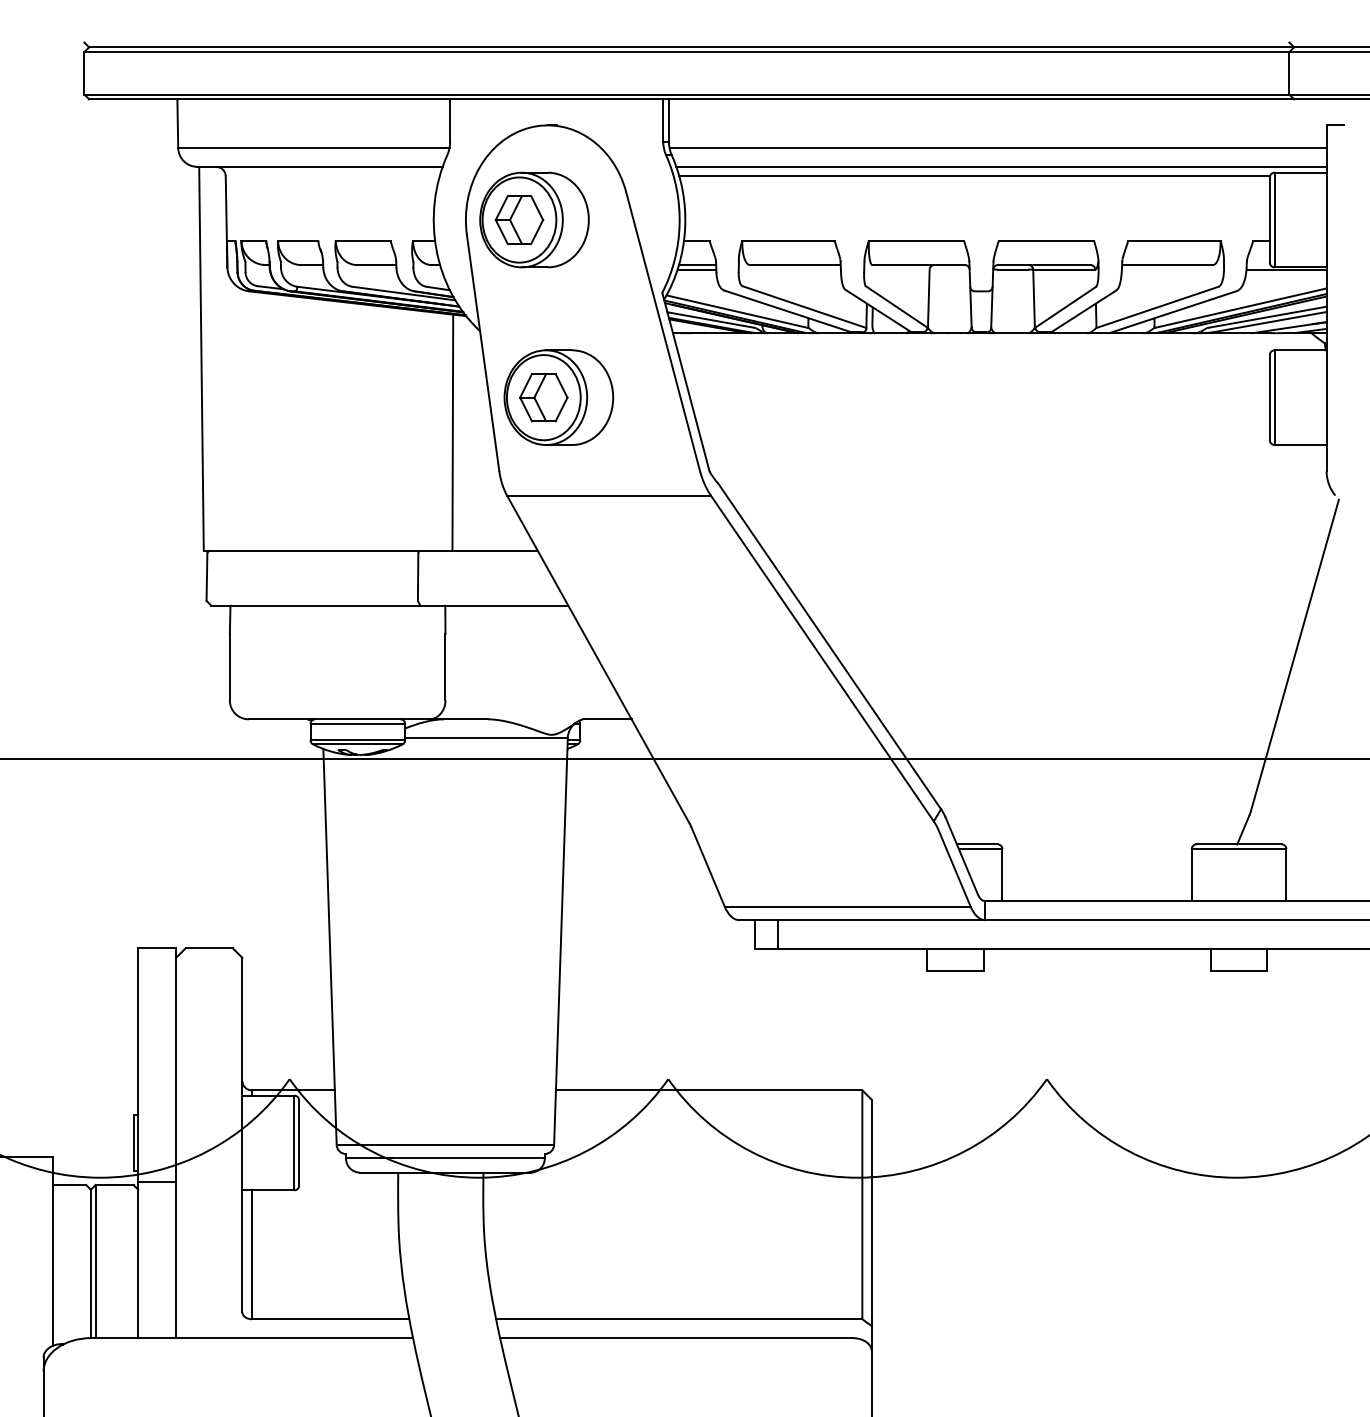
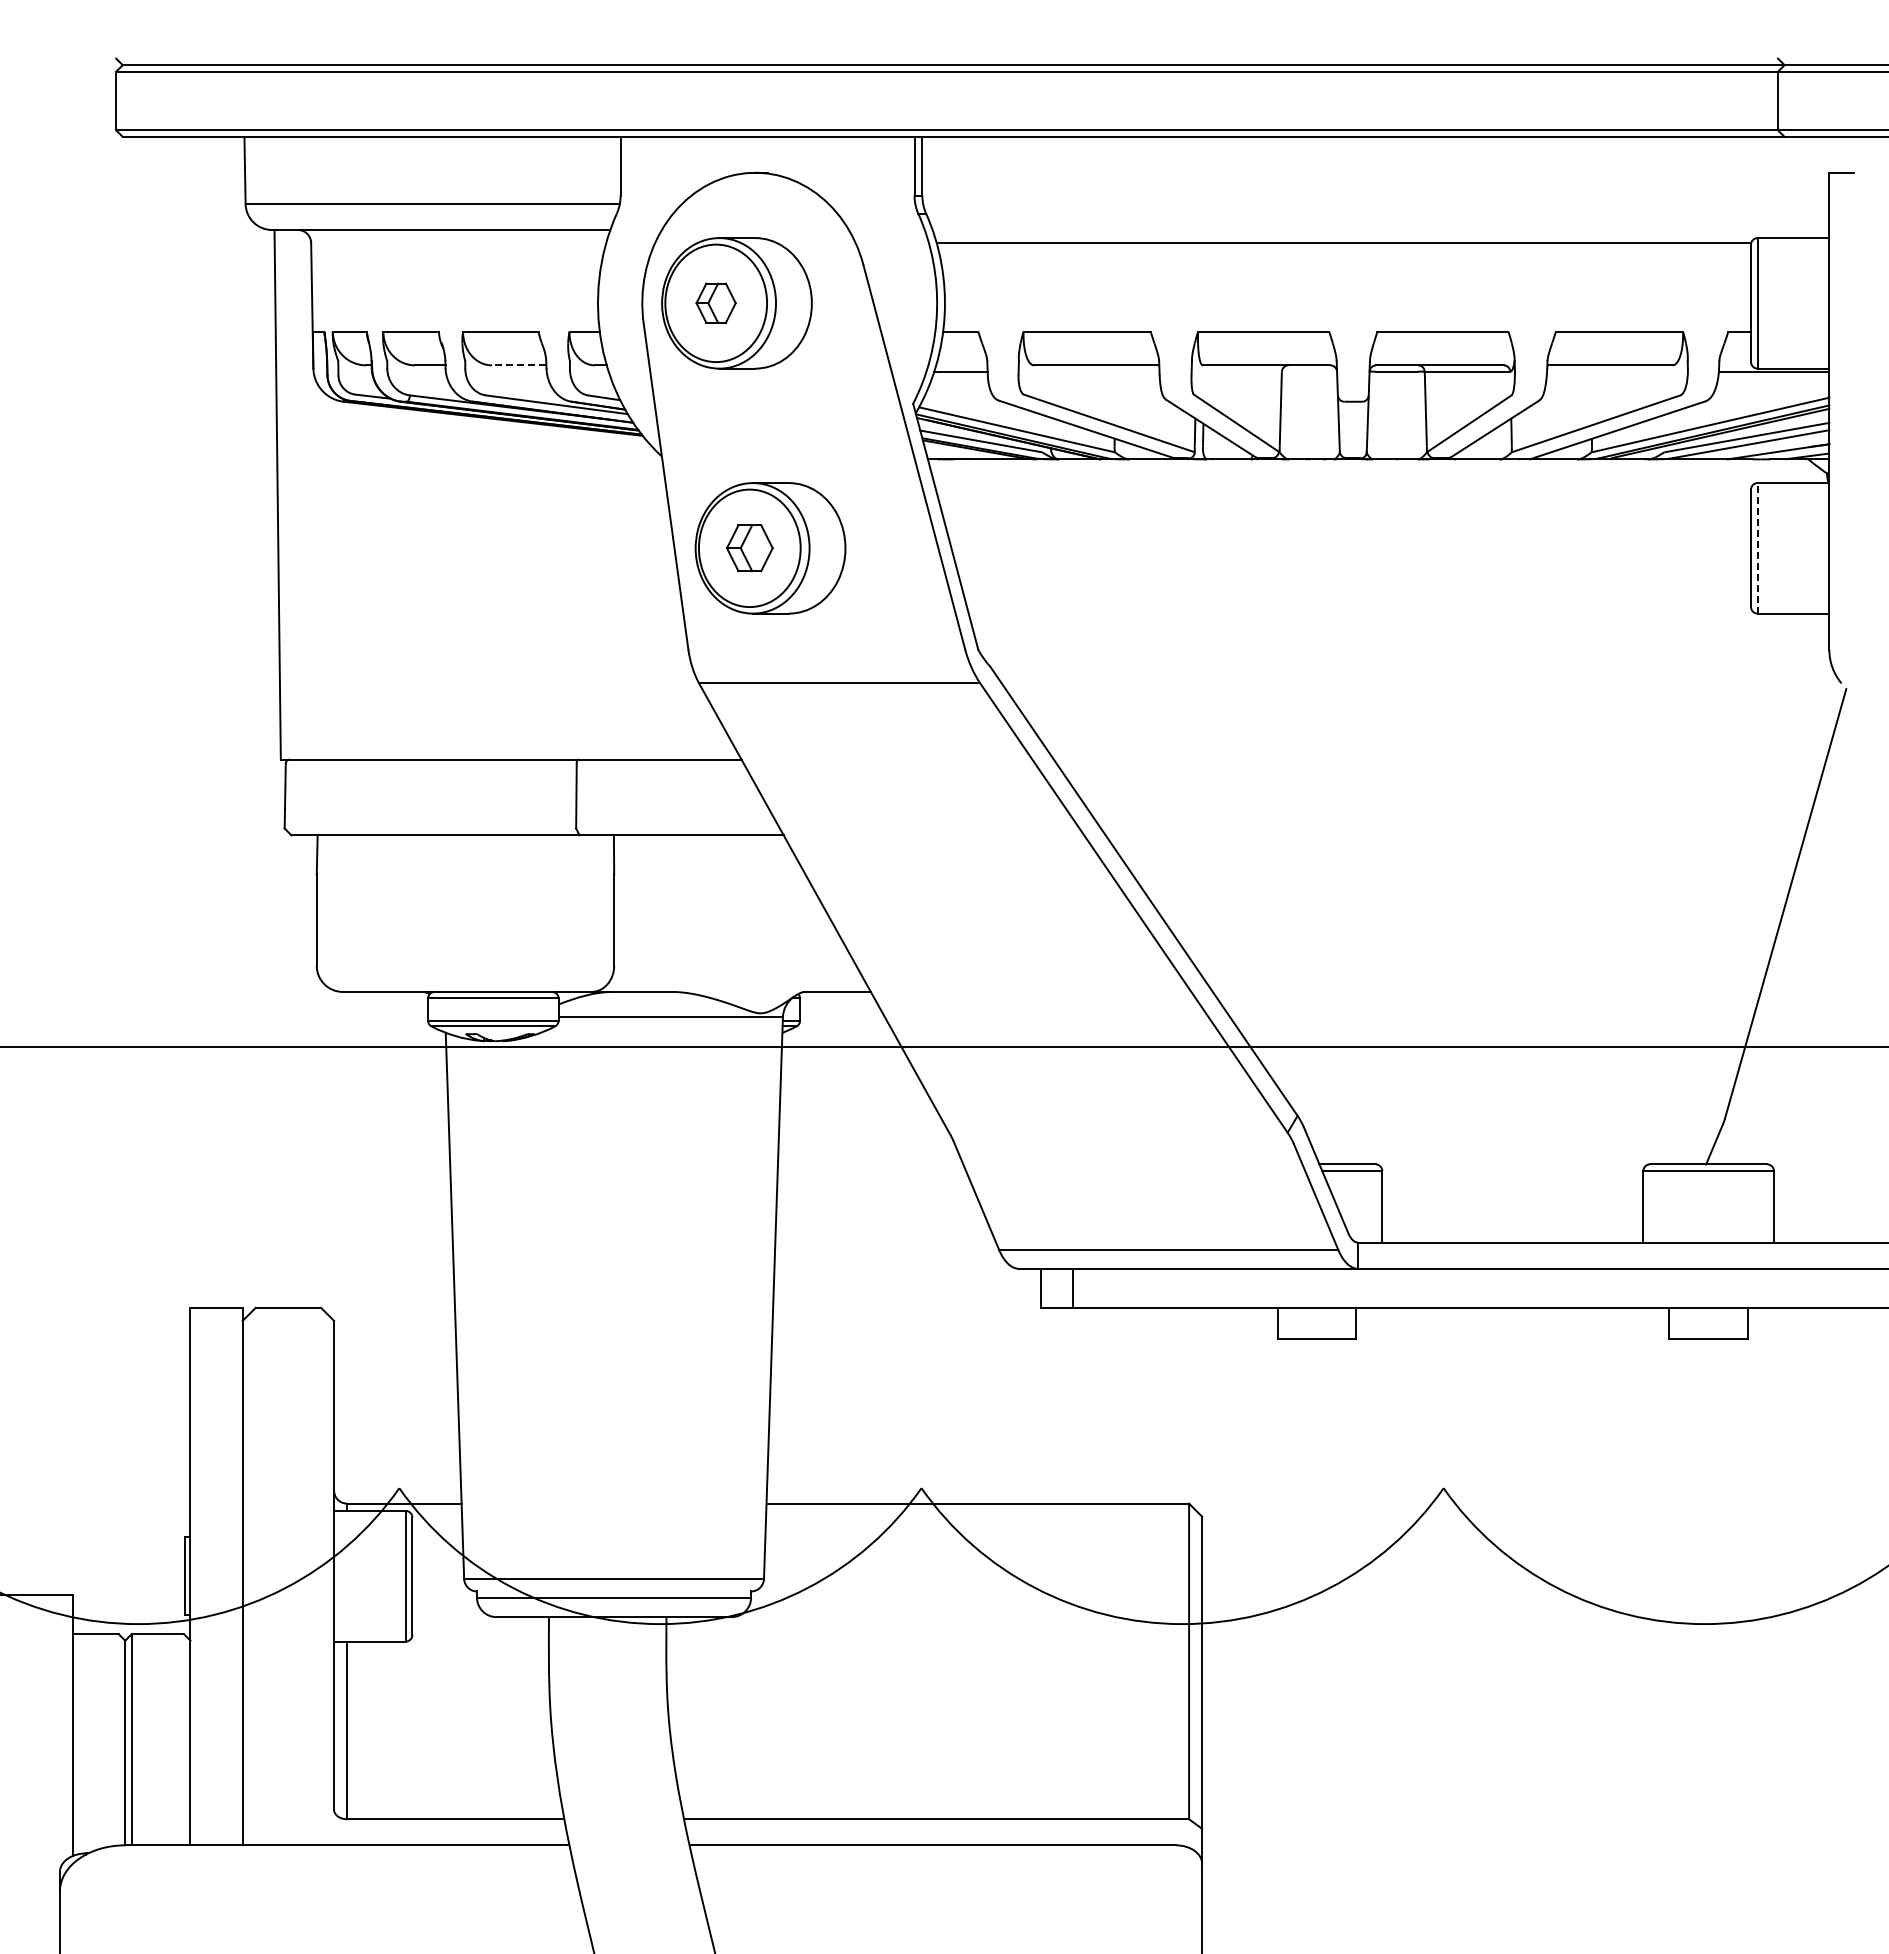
line: (998, 148) -> (1376, 204), removed
line: (1001, 167) -> (1380, 230), removed
part: (518, 219) -> (715, 302), size x0.6
line: (376, 265) -> (518, 365), solid -> dashed
line: (697, 265) -> (961, 365), removed
part: (543, 397) -> (749, 547), size x0.7
line: (1274, 397) -> (1757, 547), solid -> dashed
line: (452, 432) -> (623, 596), removed
line: (157, 1182) -> (216, 1630), removed

